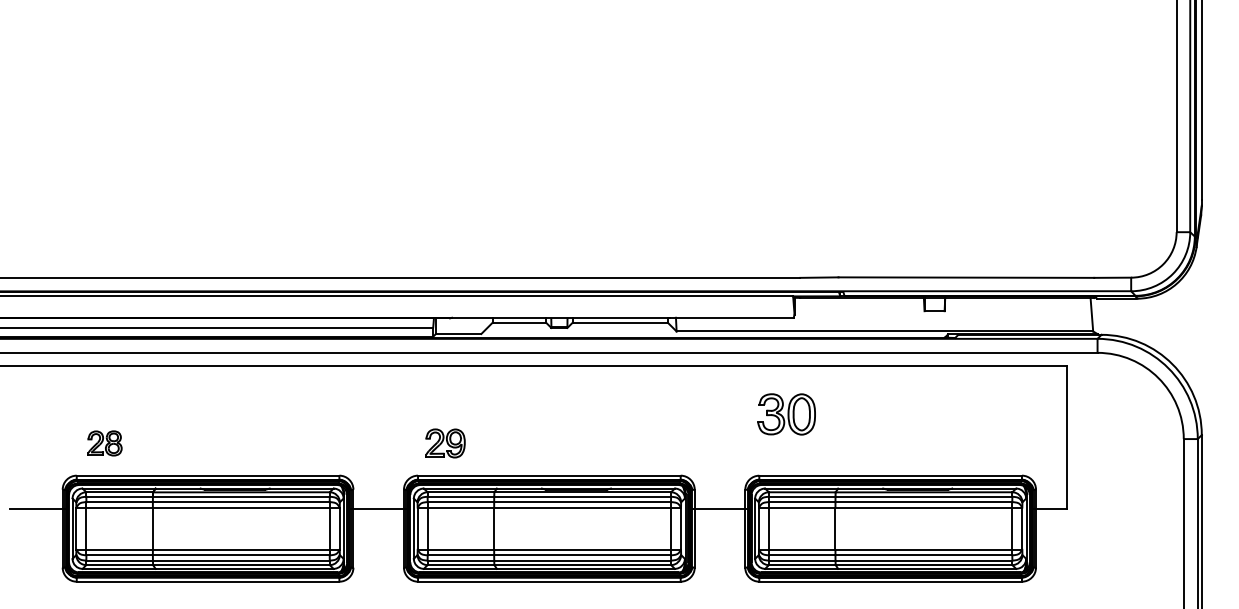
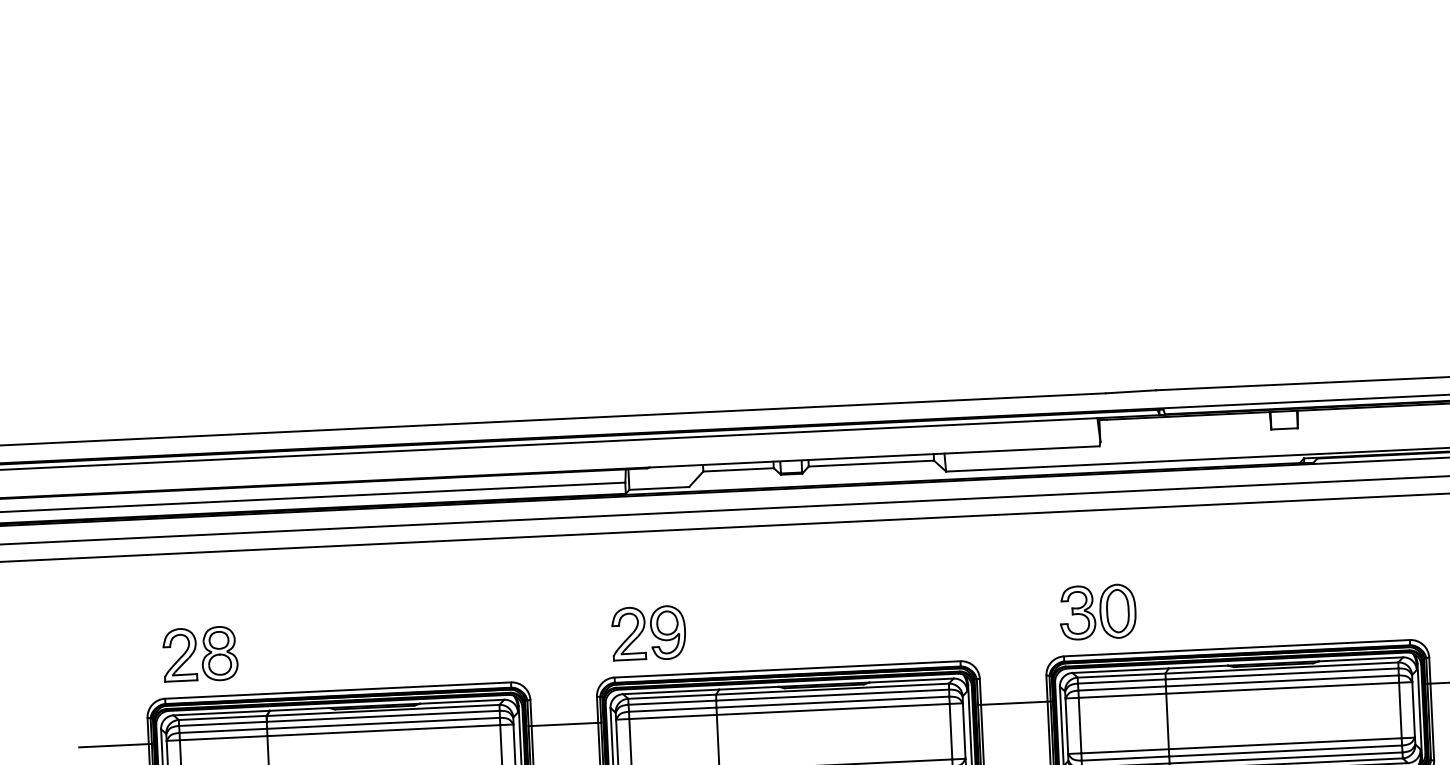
part: (786, 414) -> (1097, 612), moved
part: (104, 443) -> (199, 654), size x1.67
part: (445, 443) -> (648, 633), size x1.43

